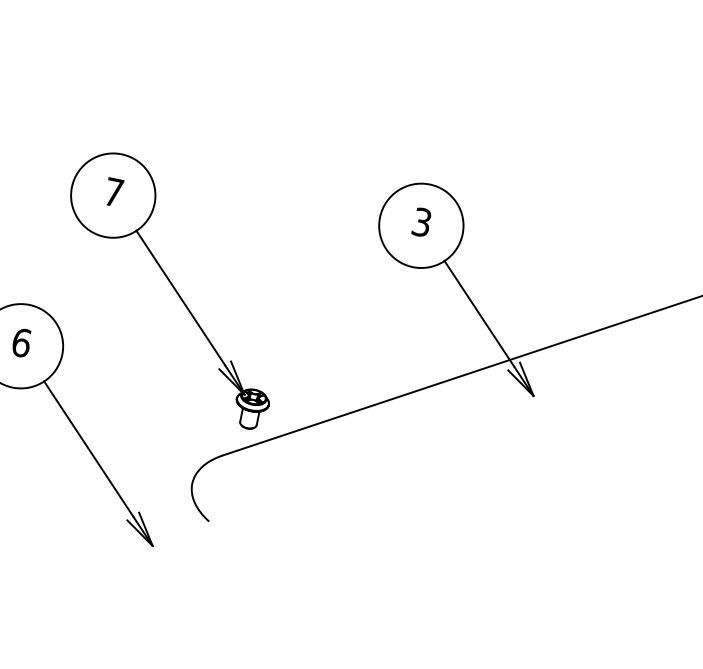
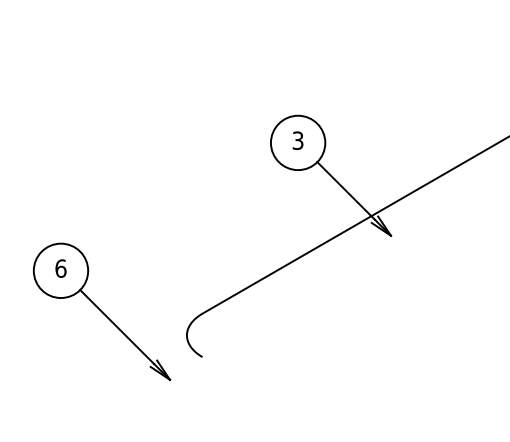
part: (171, 287) -> (148, 214), removed

